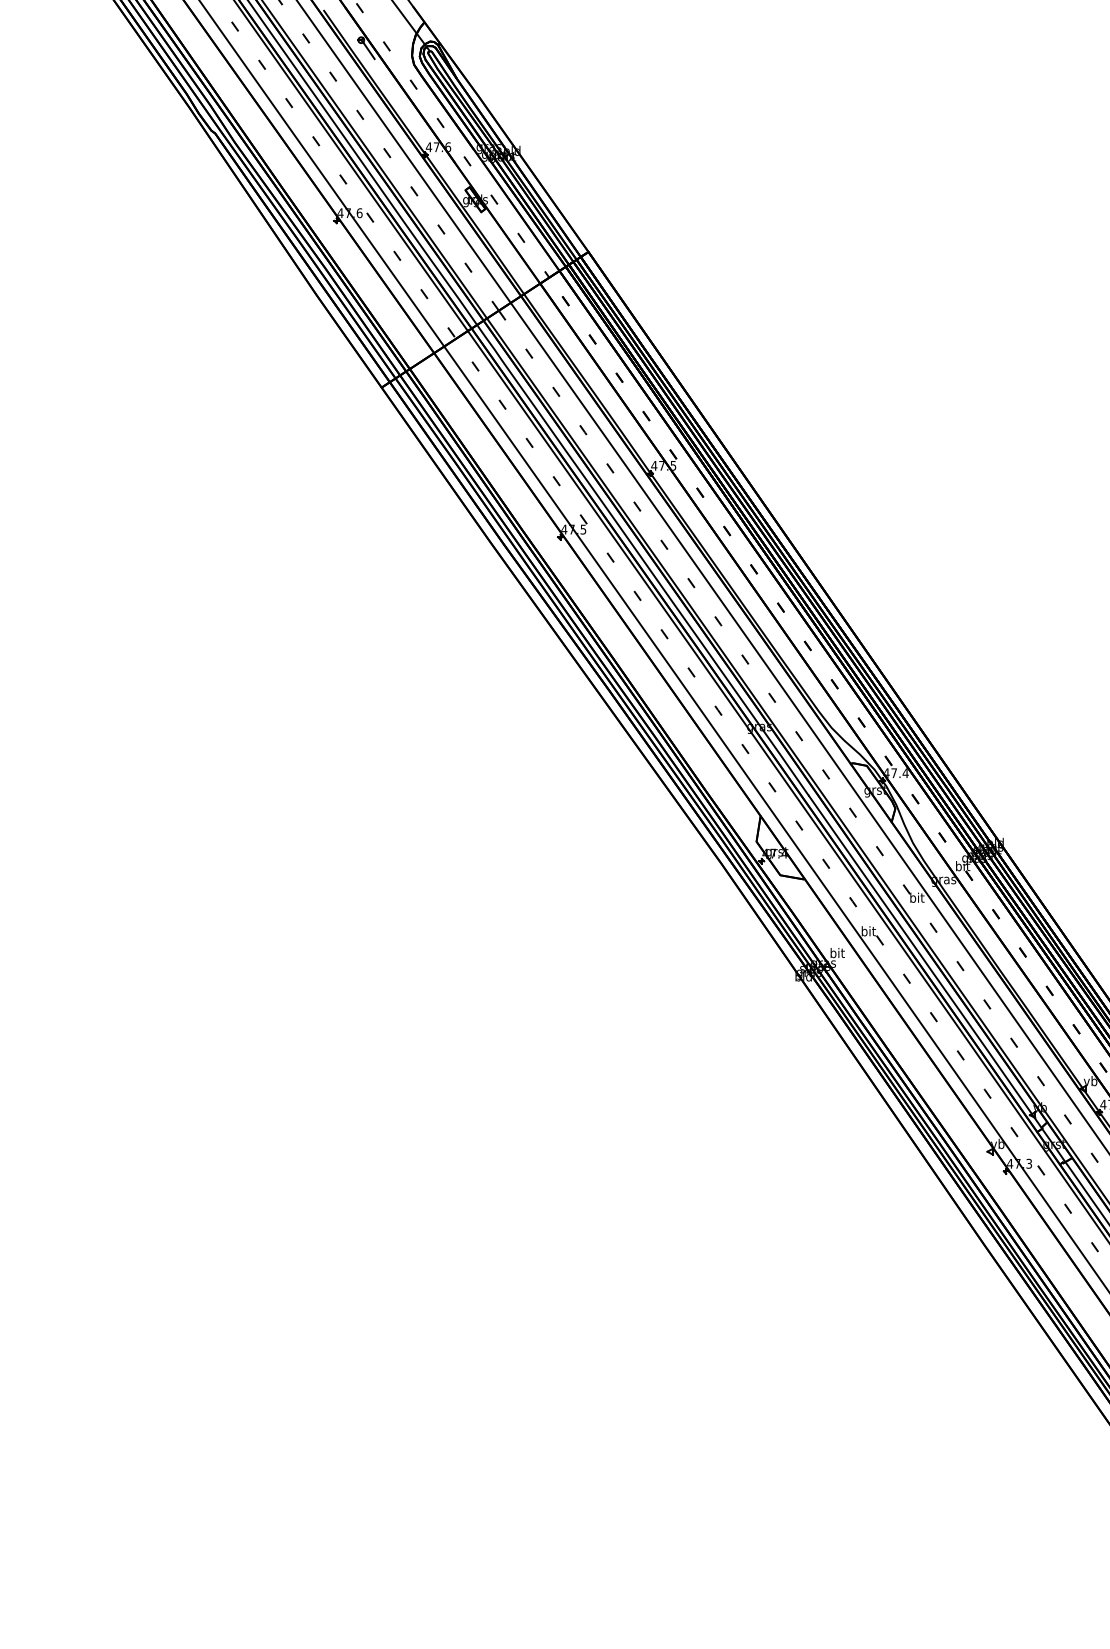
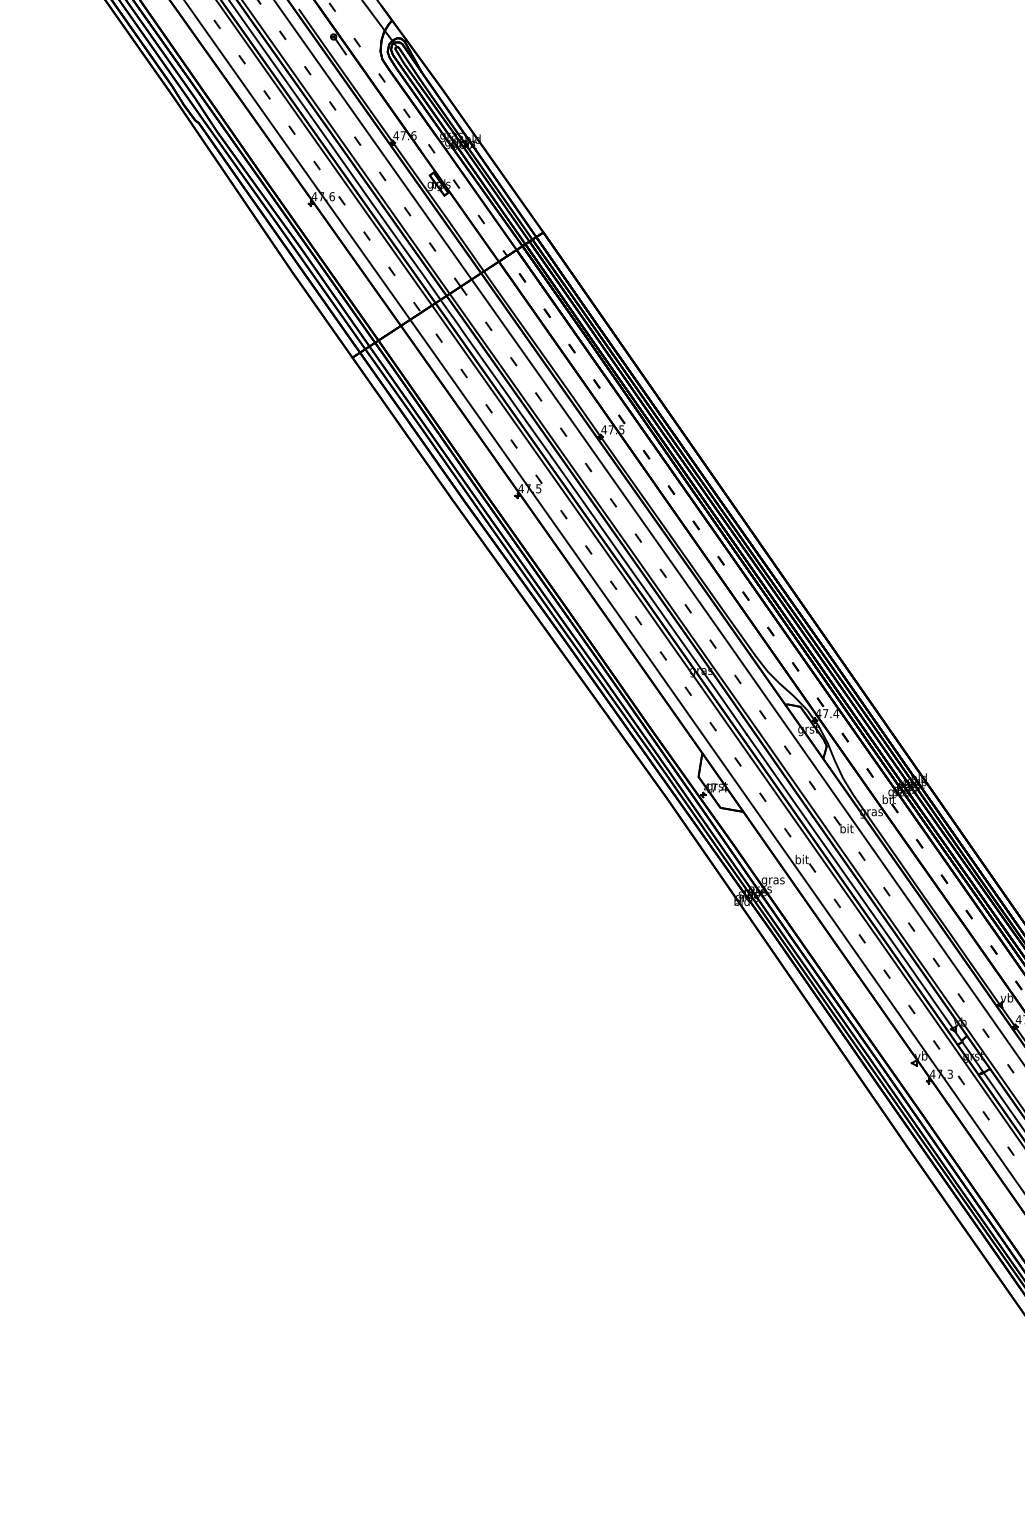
text: (836, 953) -> (772, 880), bit -> gras

